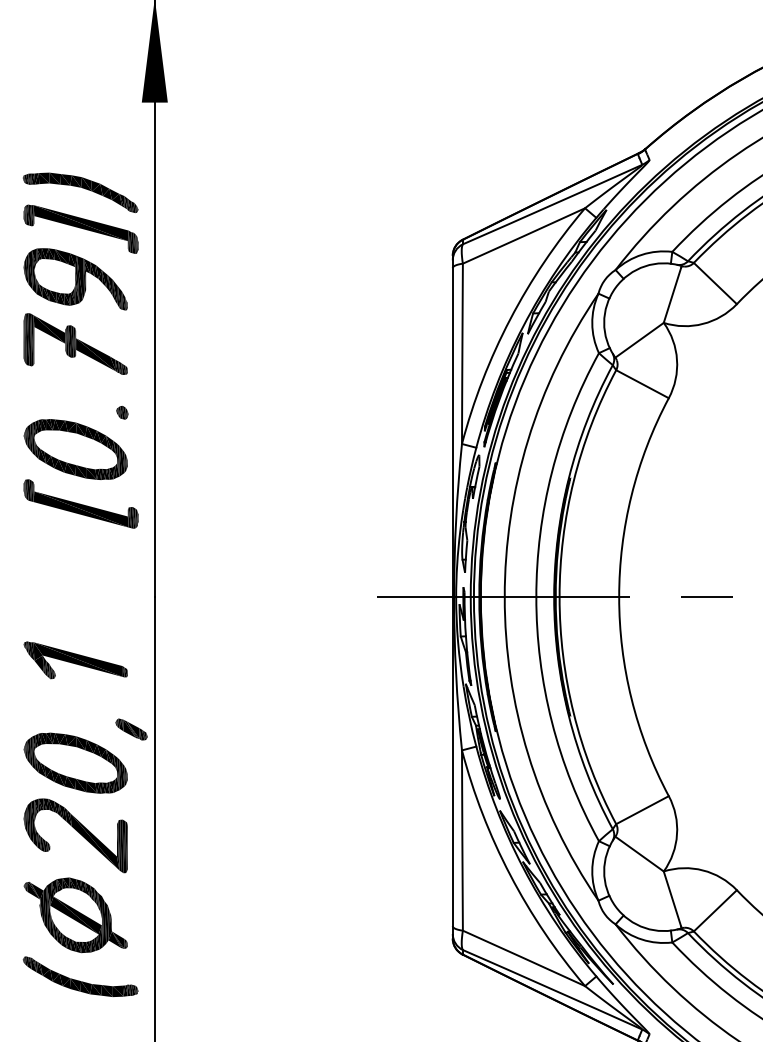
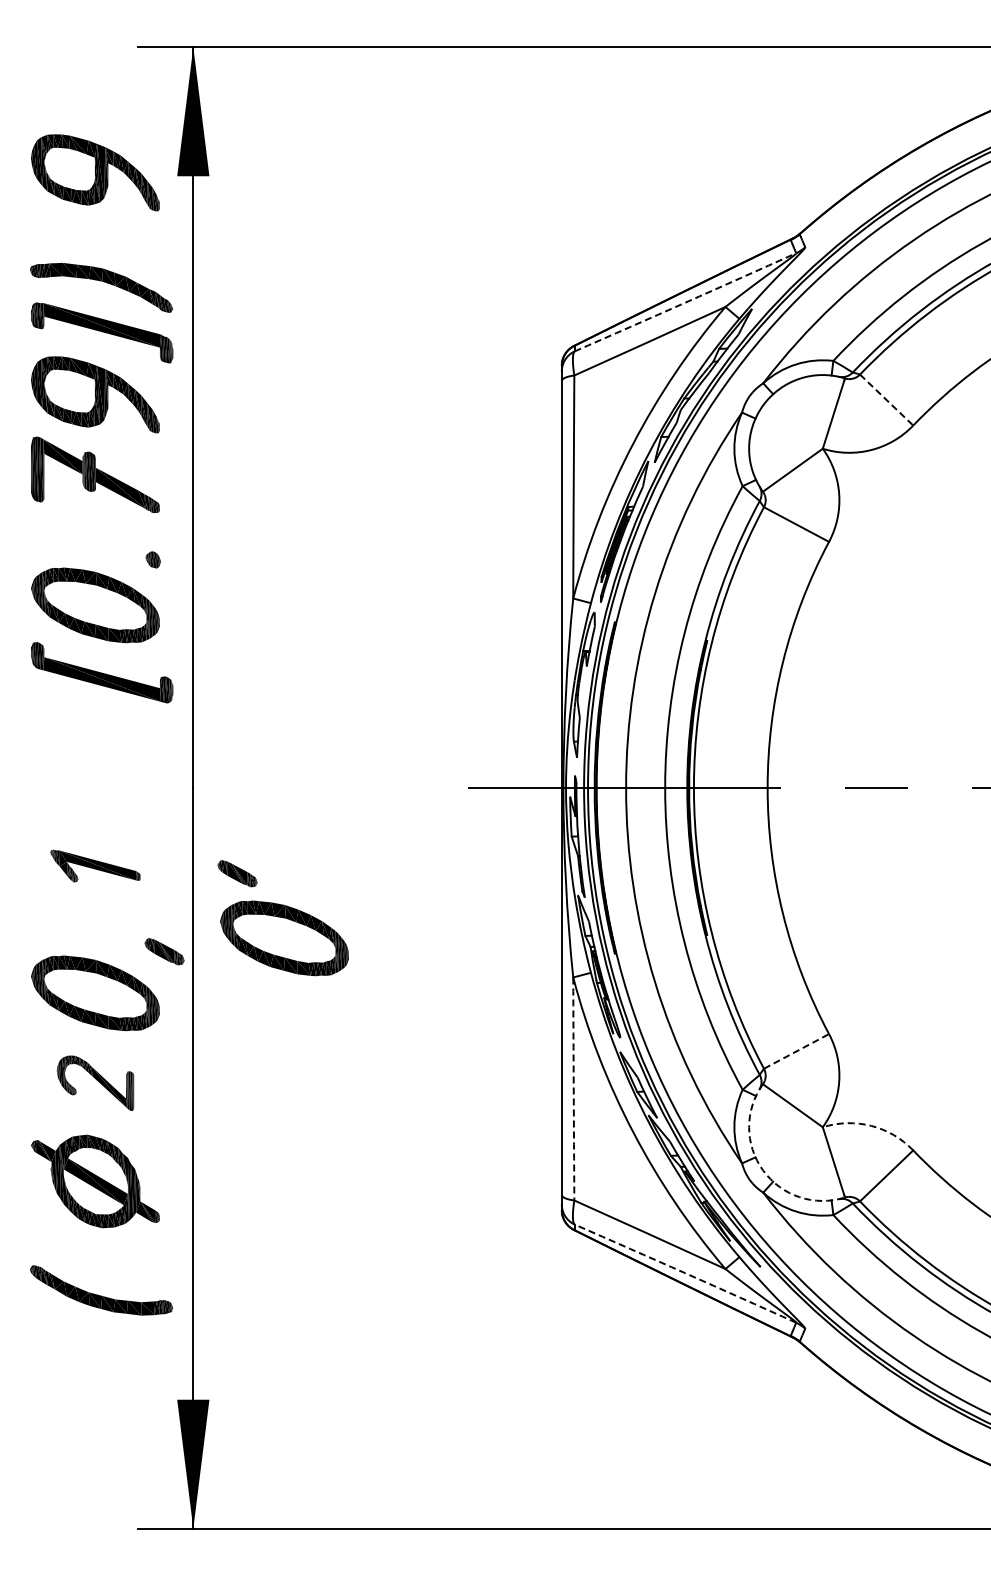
part: (75, 99) -> (95, 172), added
arc: (552, 204) -> (685, 302), solid -> dashed
line: (715, 283) -> (886, 400), solid -> dashed
part: (75, 659) -> (95, 865), size x0.7
part: (190, 666) -> (237, 873), added
part: (228, 718) -> (284, 938), added
line: (642, 810) -> (796, 1051), solid -> dashed
part: (75, 836) -> (95, 1083), size x0.6
arc: (462, 840) -> (573, 1088), solid -> dashed
arc: (703, 870) -> (871, 1125), solid -> dashed
arc: (615, 906) -> (763, 1170), solid -> dashed
part: (80, 976) -> (101, 1290), moved
arc: (552, 989) -> (685, 1273), solid -> dashed

